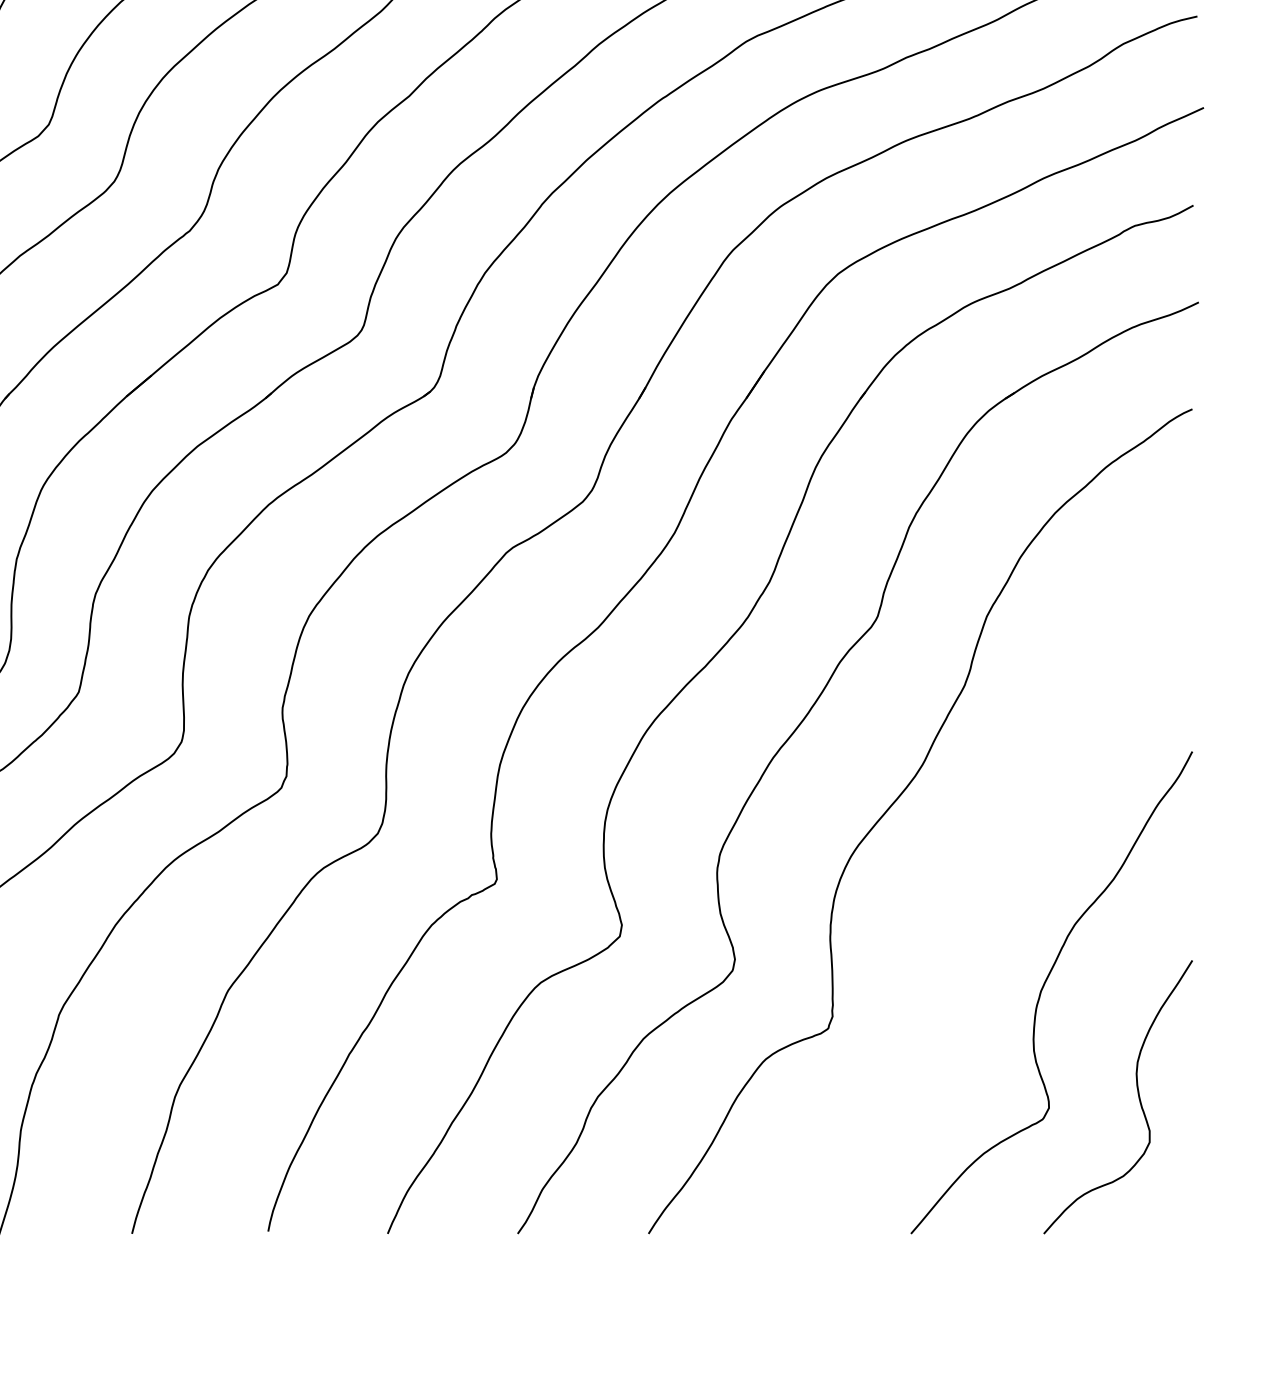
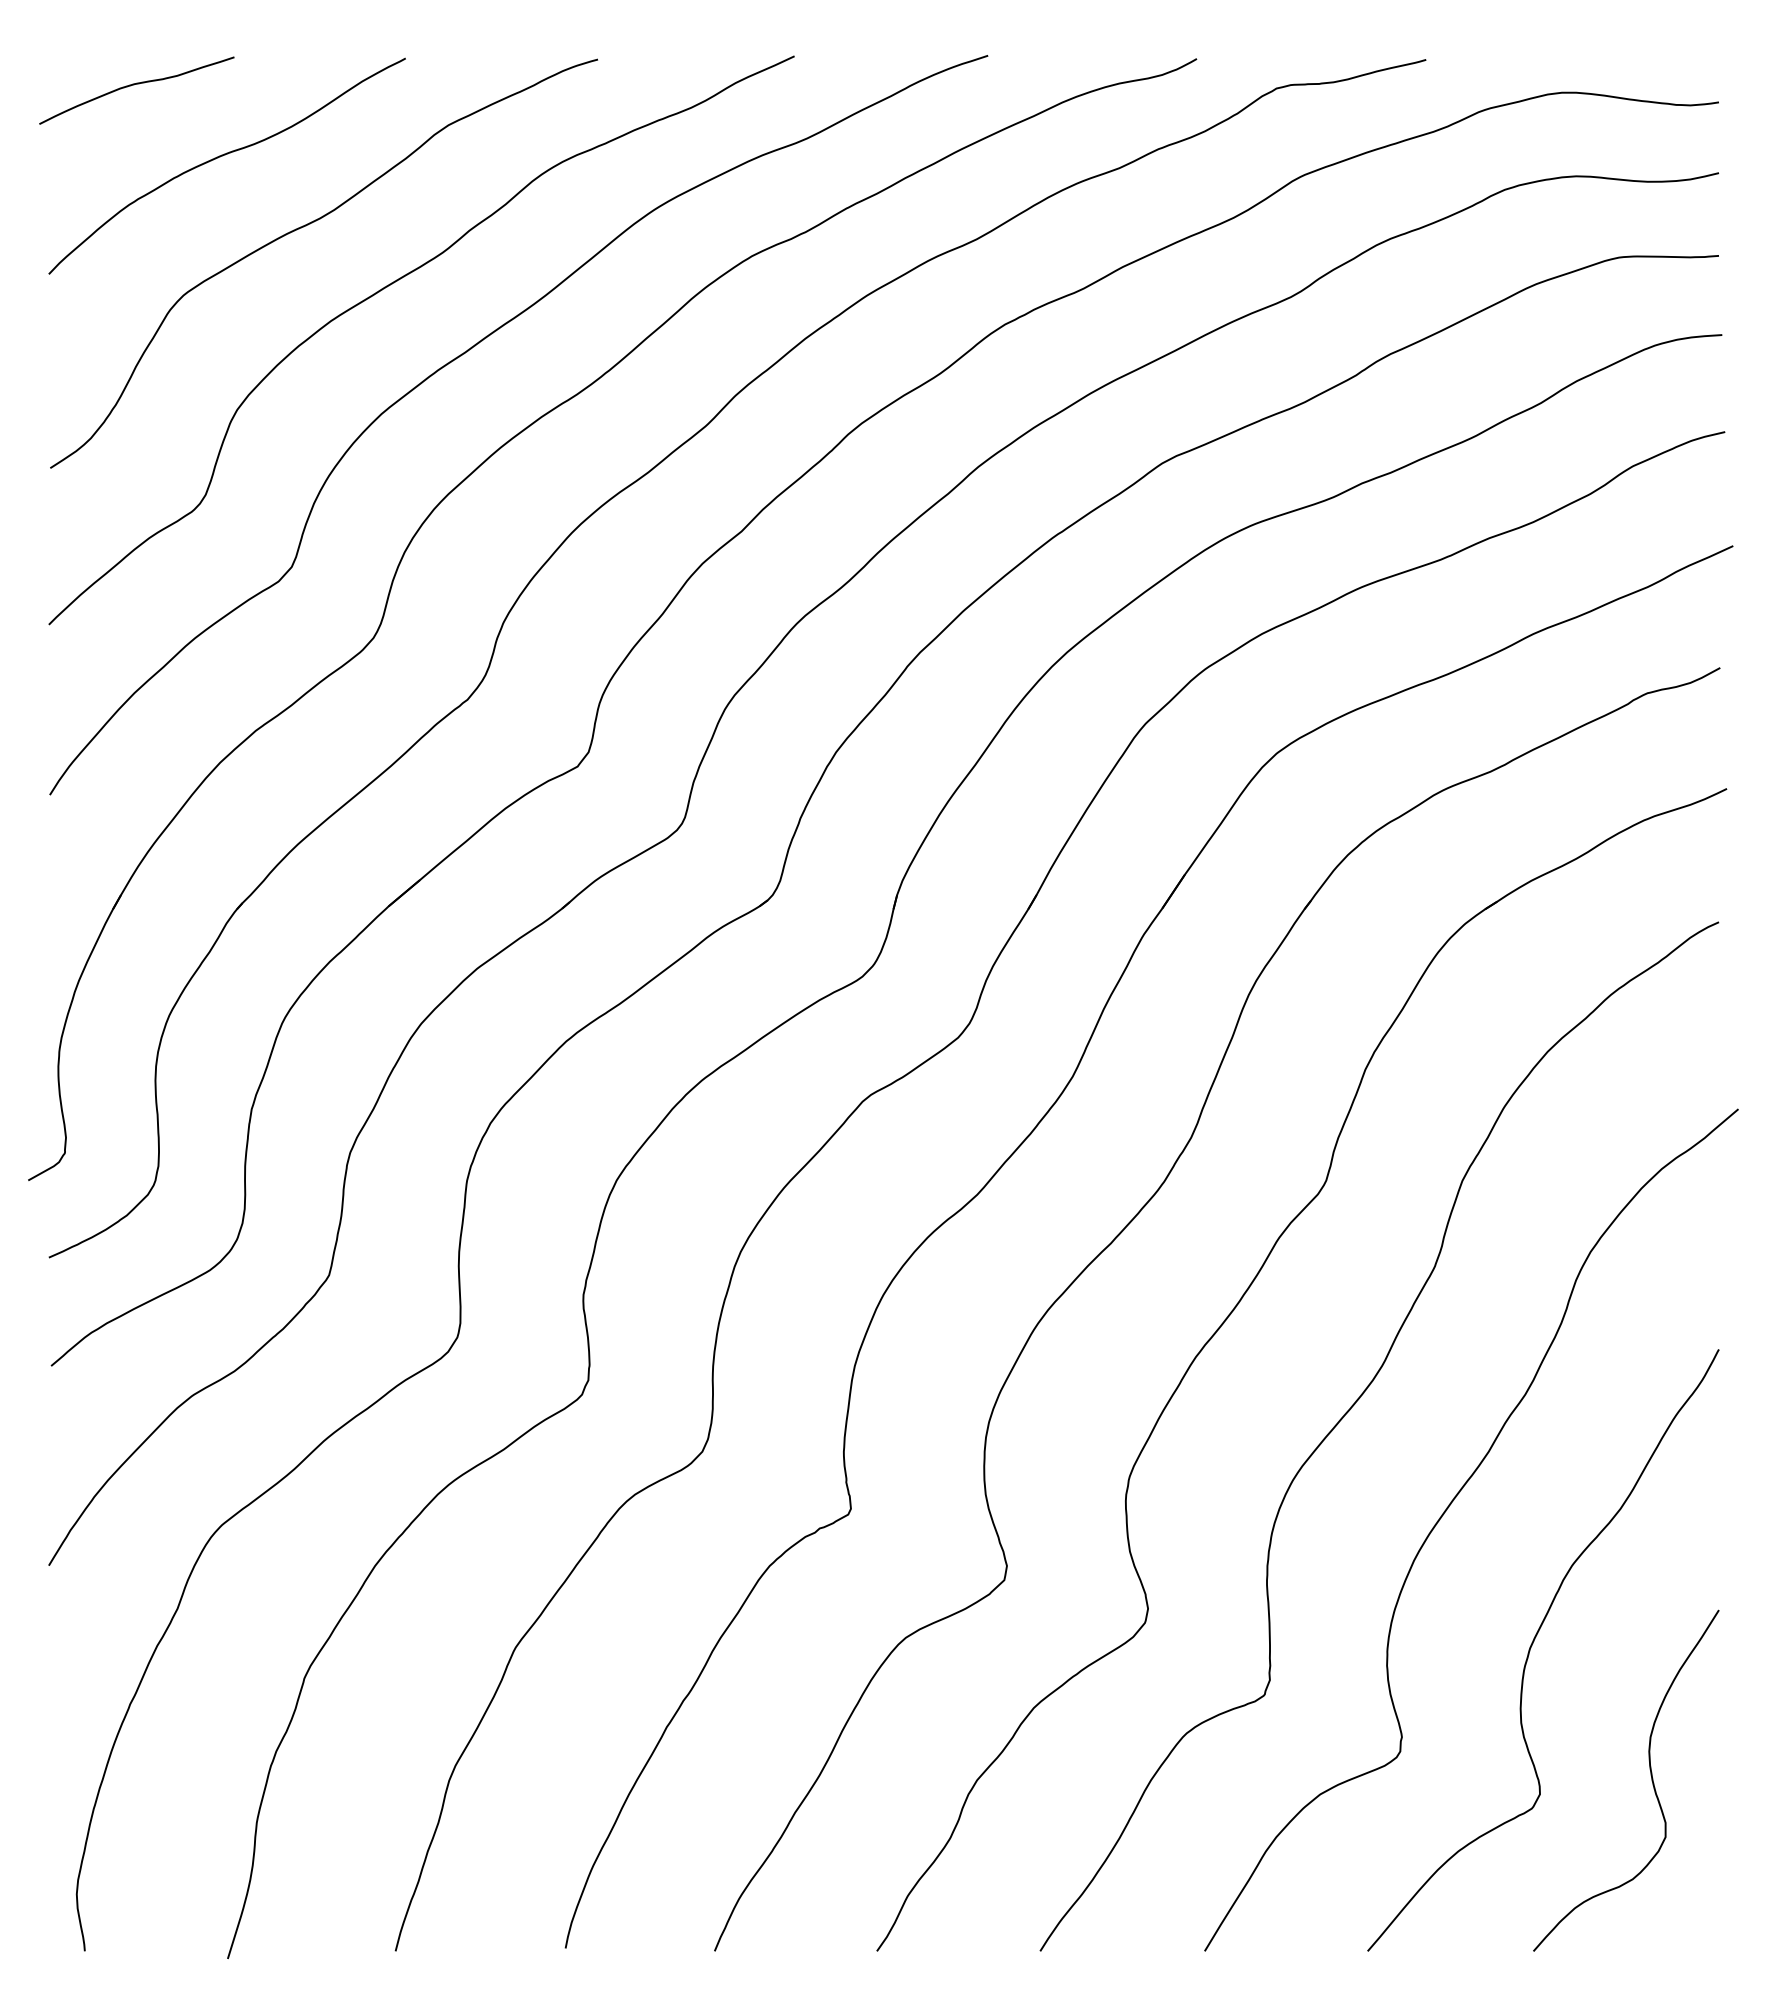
curve: (974, 881) -> (1446, 1511), added

